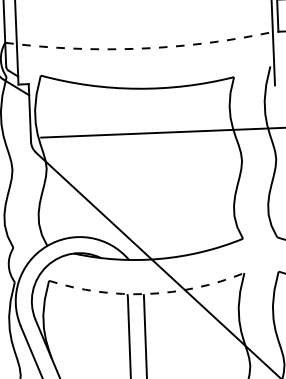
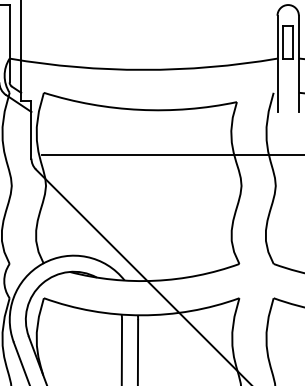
arc: (139, 48) -> (143, 69), dashed -> solid
arc: (147, 294) -> (141, 315), dashed -> solid

